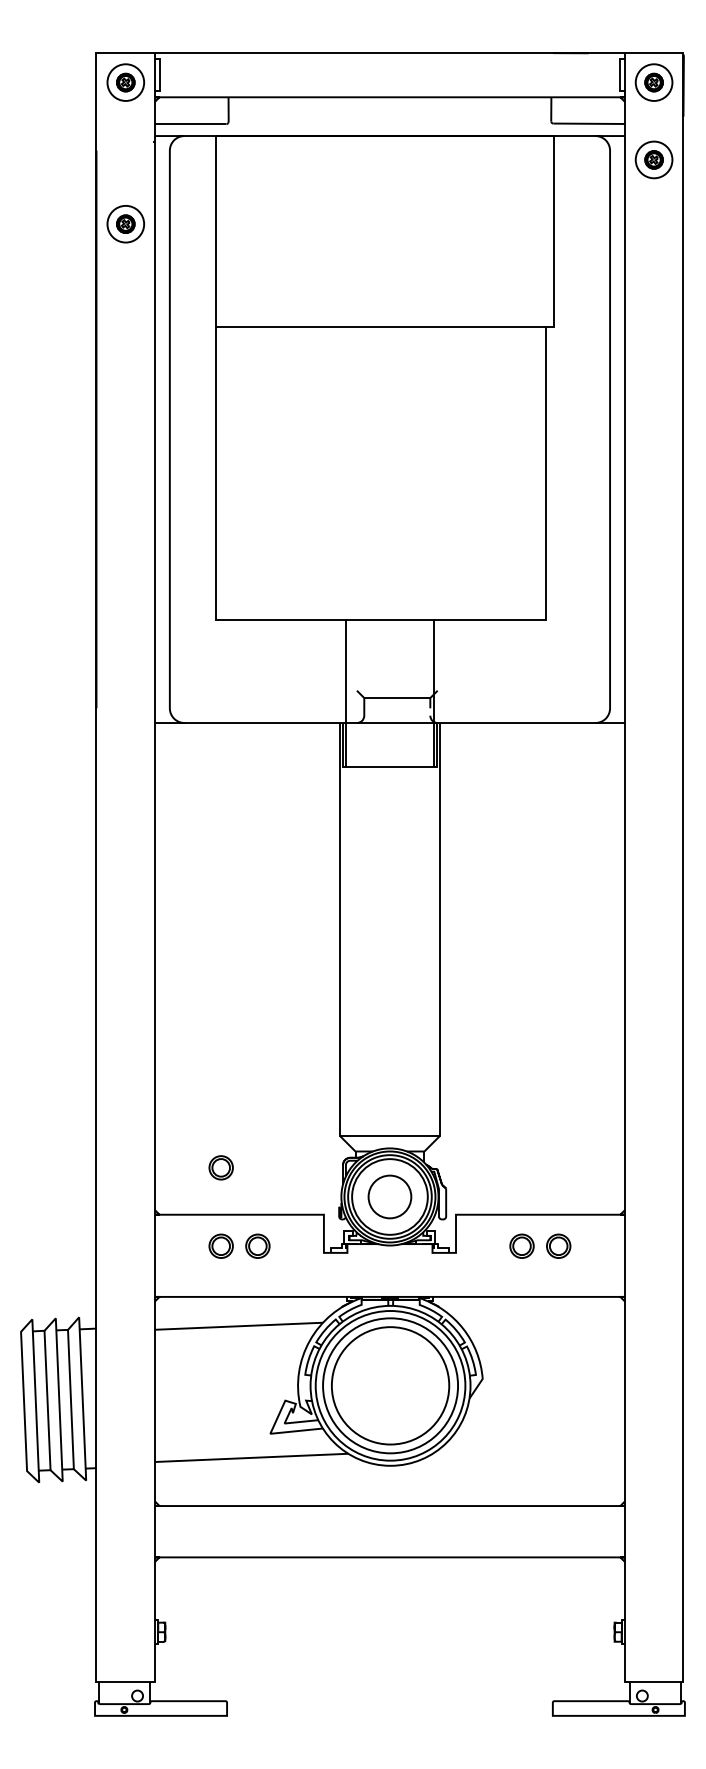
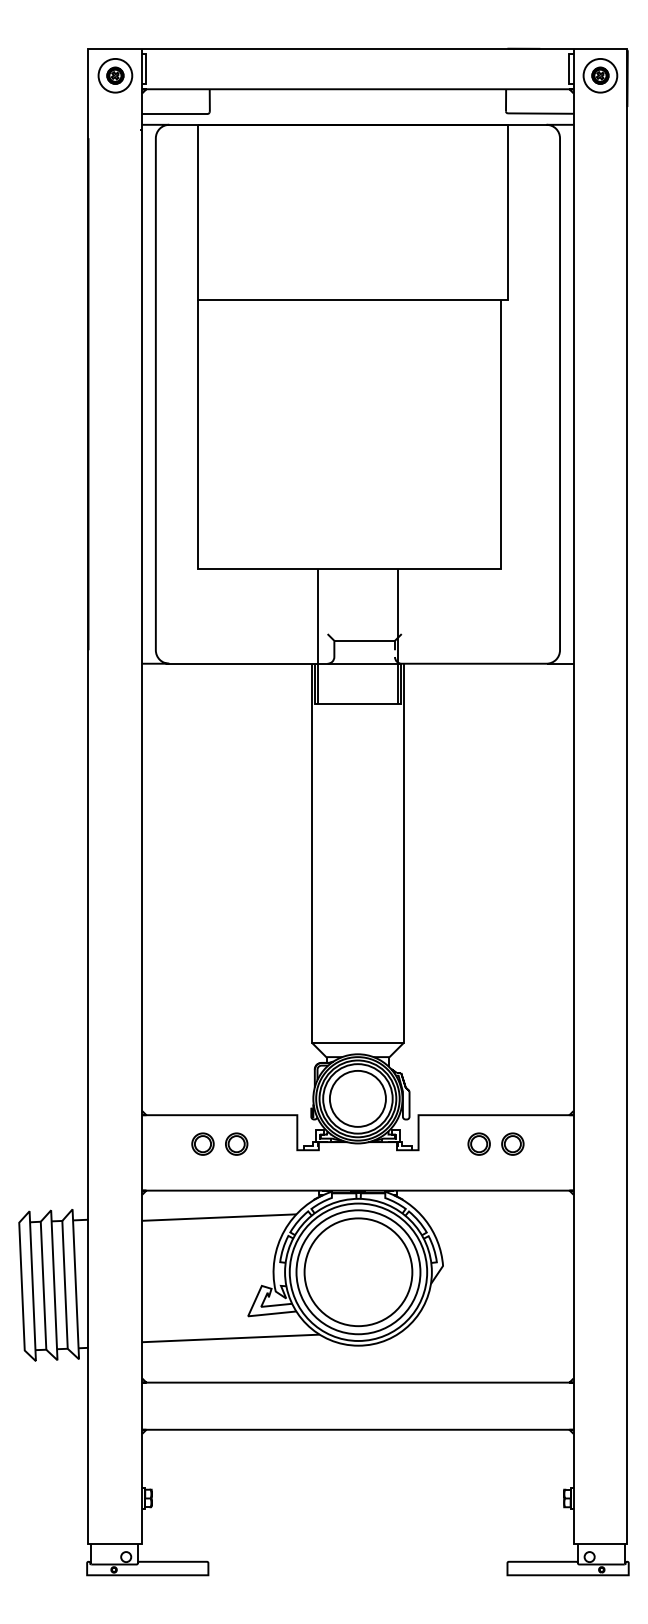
part: (654, 159) -> (600, 146), removed
part: (125, 223) -> (115, 205), removed
part: (220, 1167) -> (202, 1071), removed
circle: (389, 1196) -> (357, 1098), size x1.43

